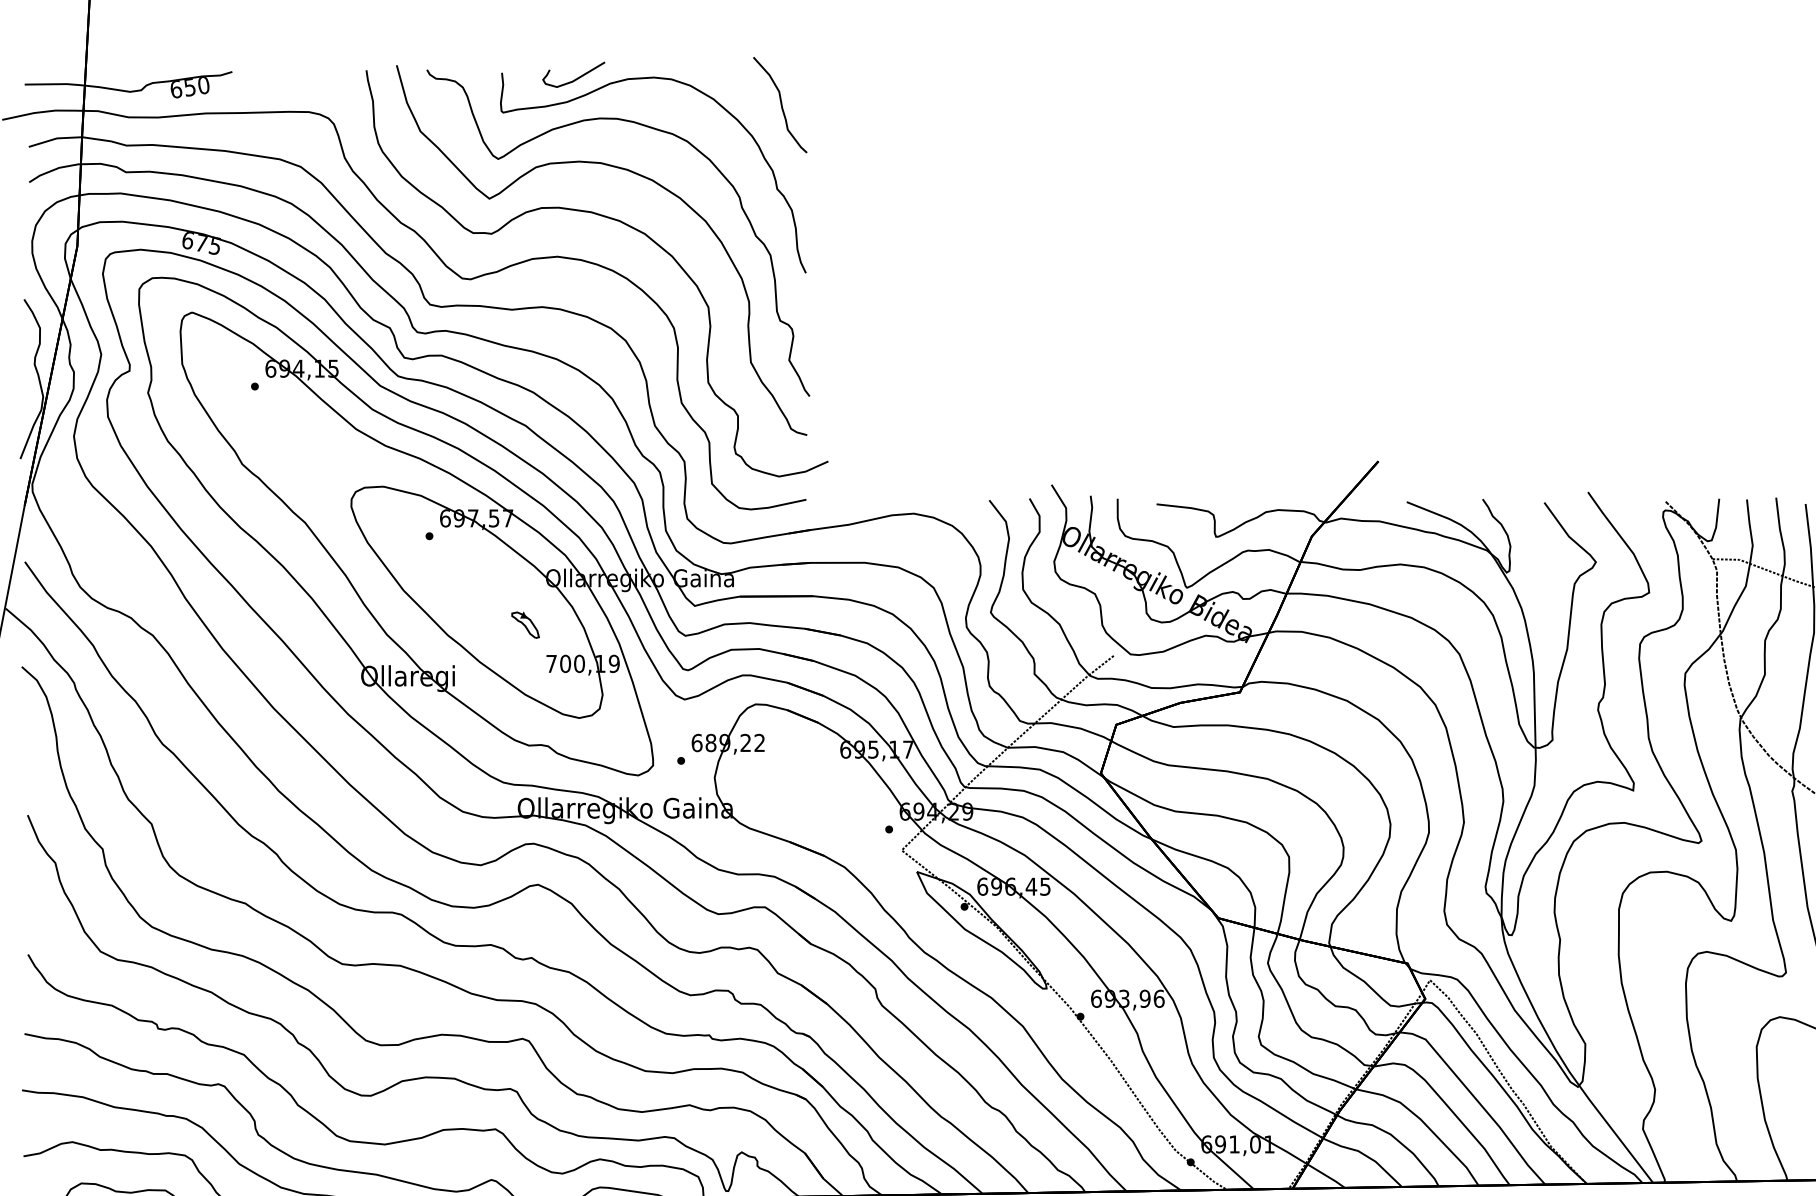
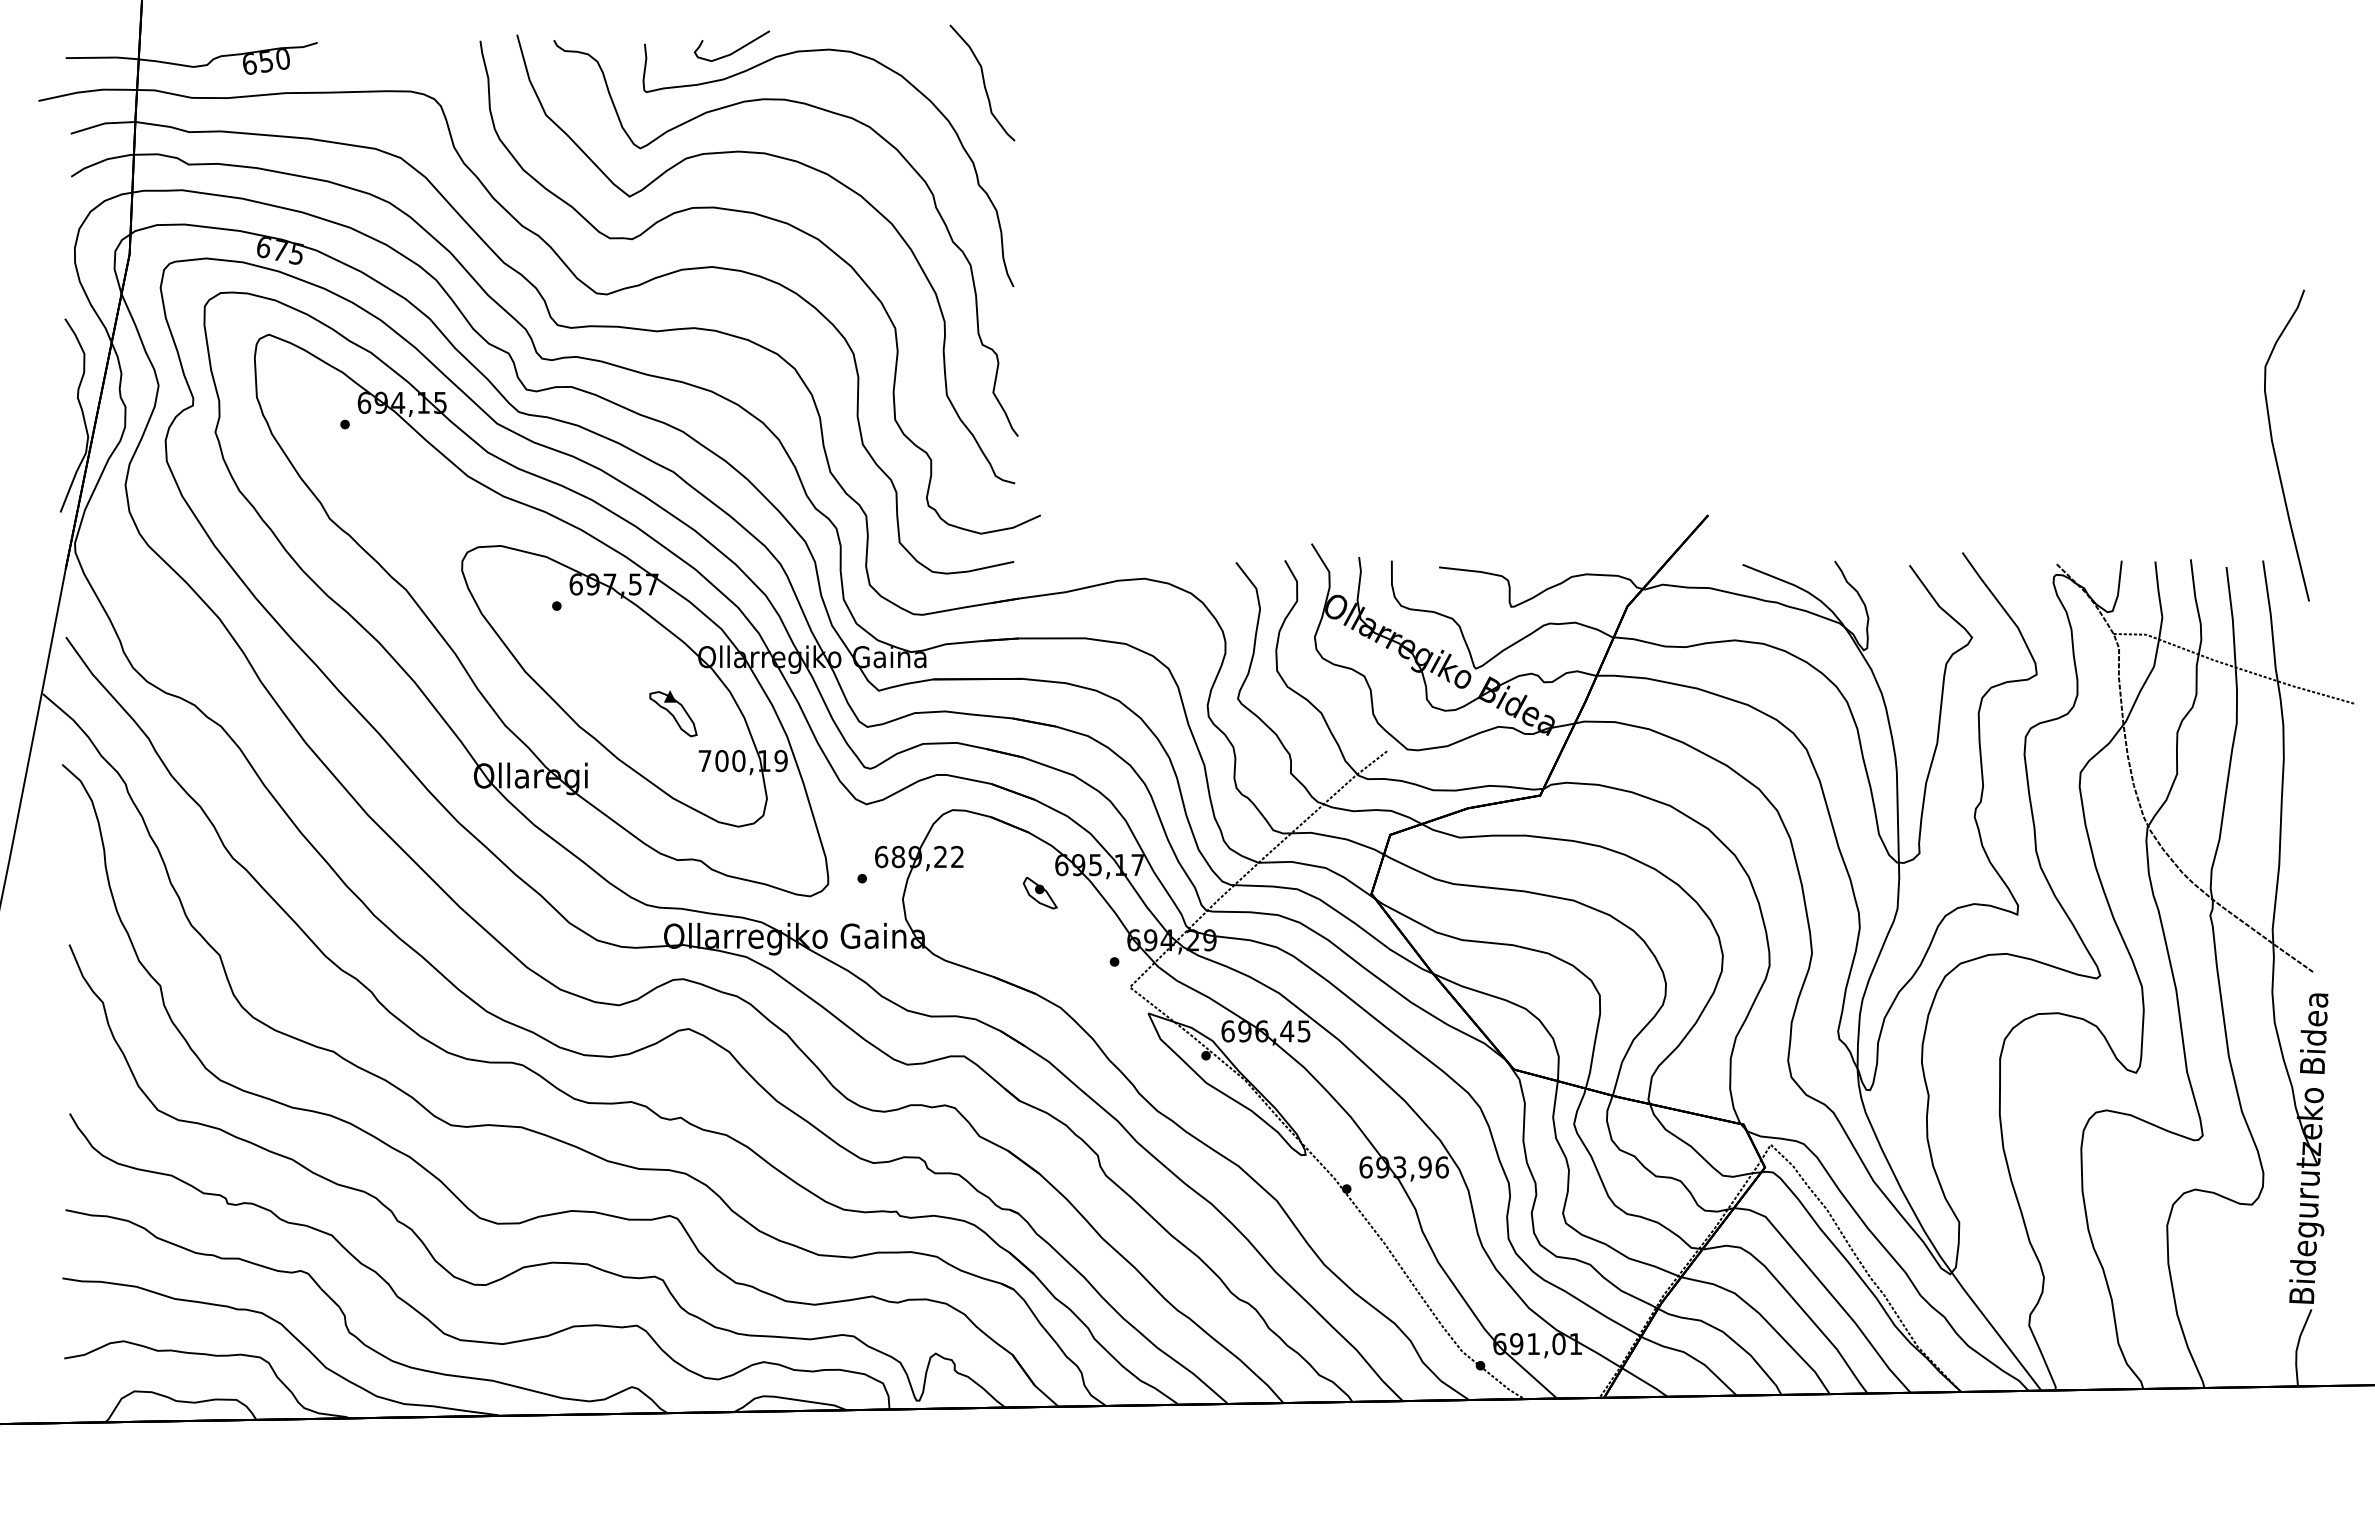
part: (525, 624) -> (673, 713), size x1.43
part: (827, 772) -> (1039, 892), added

